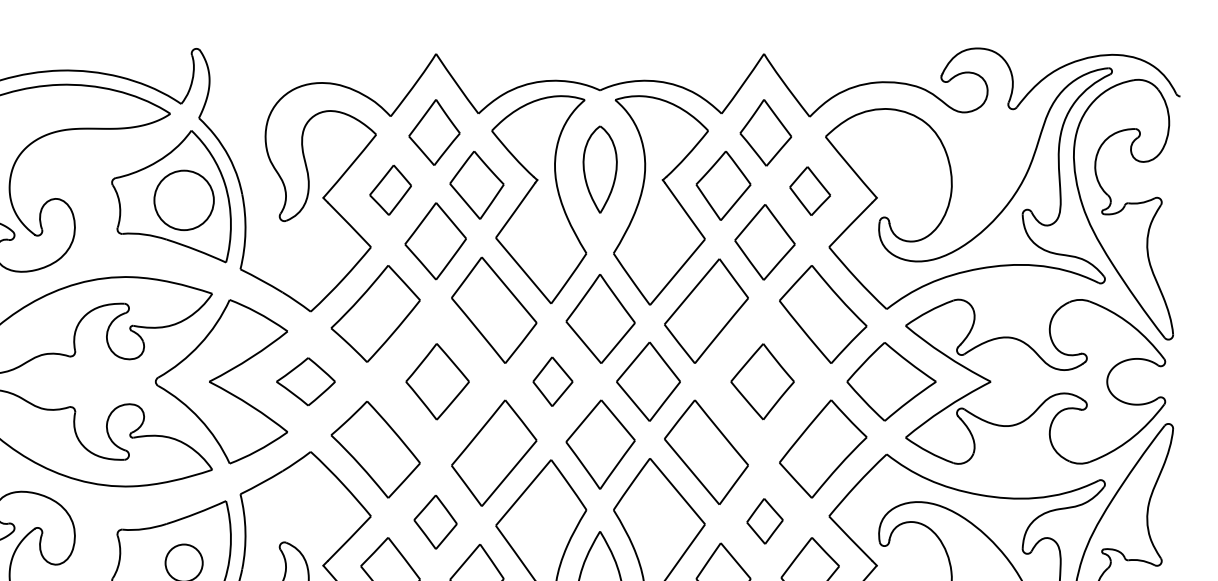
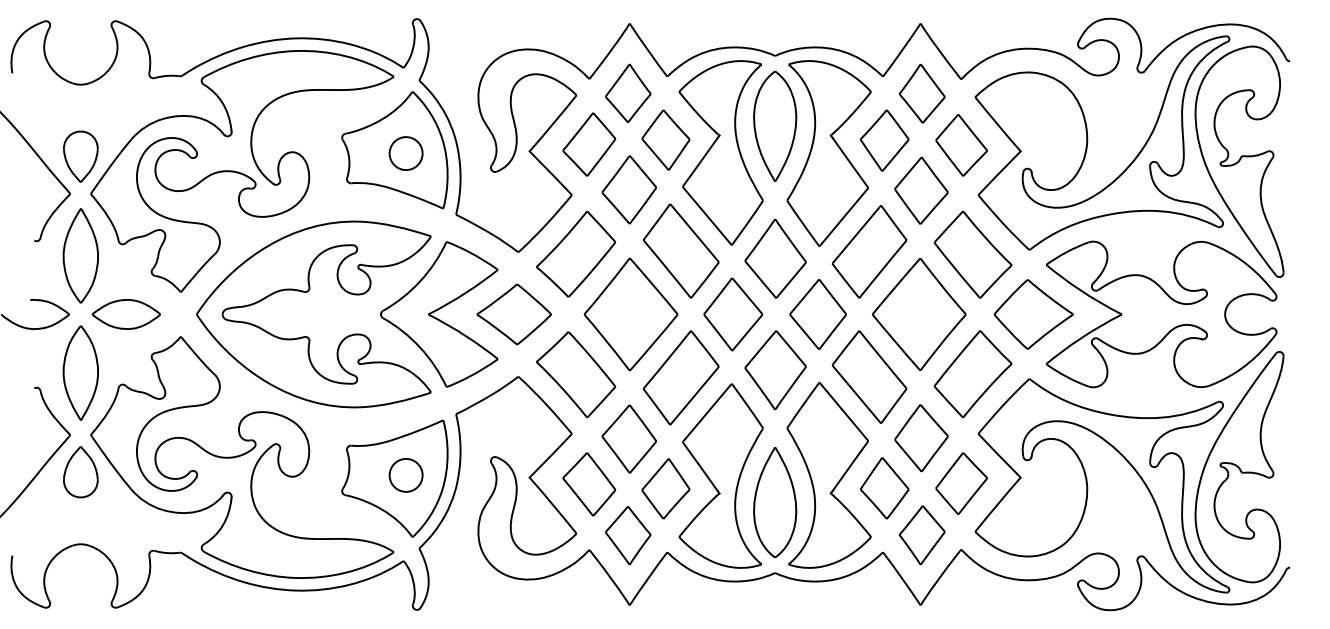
part: (600, 168) -> (775, 125), size x1.43
part: (390, 190) -> (589, 144), size x1.43
part: (810, 191) -> (961, 145), size x1.43
circle: (183, 200) -> (405, 153), size x0.62
part: (305, 381) -> (513, 314), size x1.43
part: (437, 381) -> (630, 314), size x1.67
part: (553, 381) -> (733, 314), size x1.67
part: (762, 381) -> (919, 314), size x1.67
part: (434, 521) -> (628, 438), size x1.43
part: (765, 521) -> (921, 438), size x1.67

